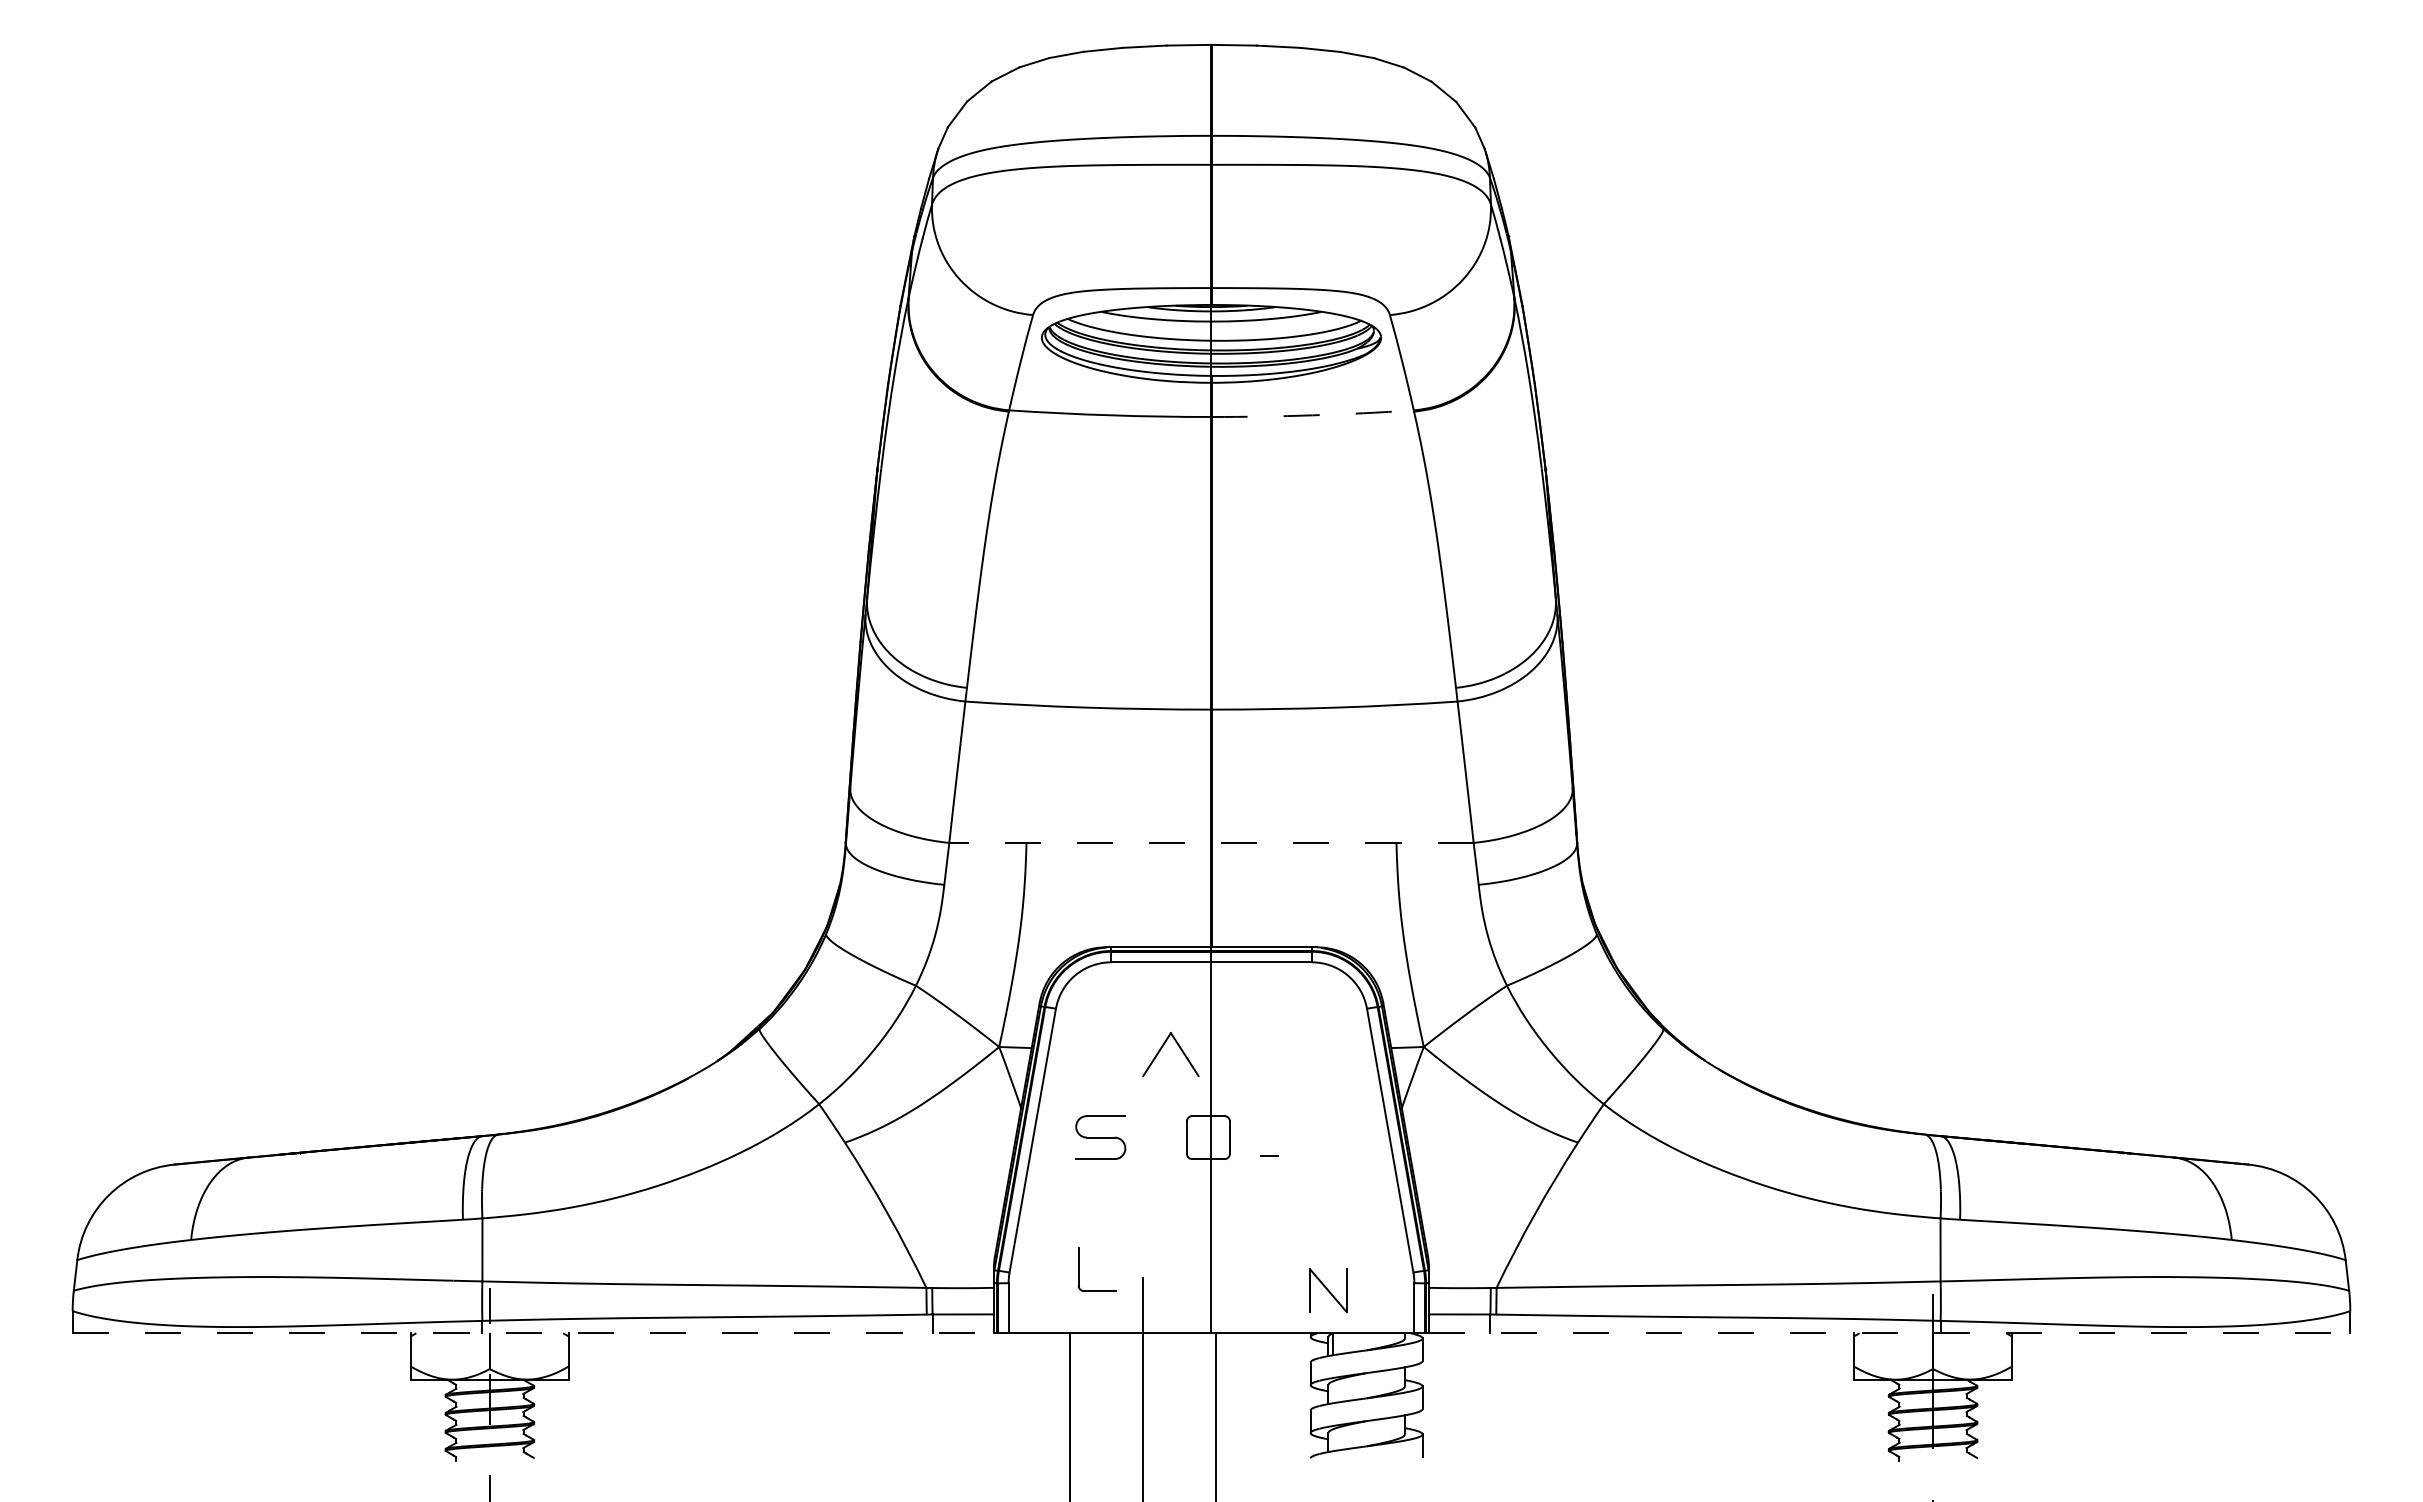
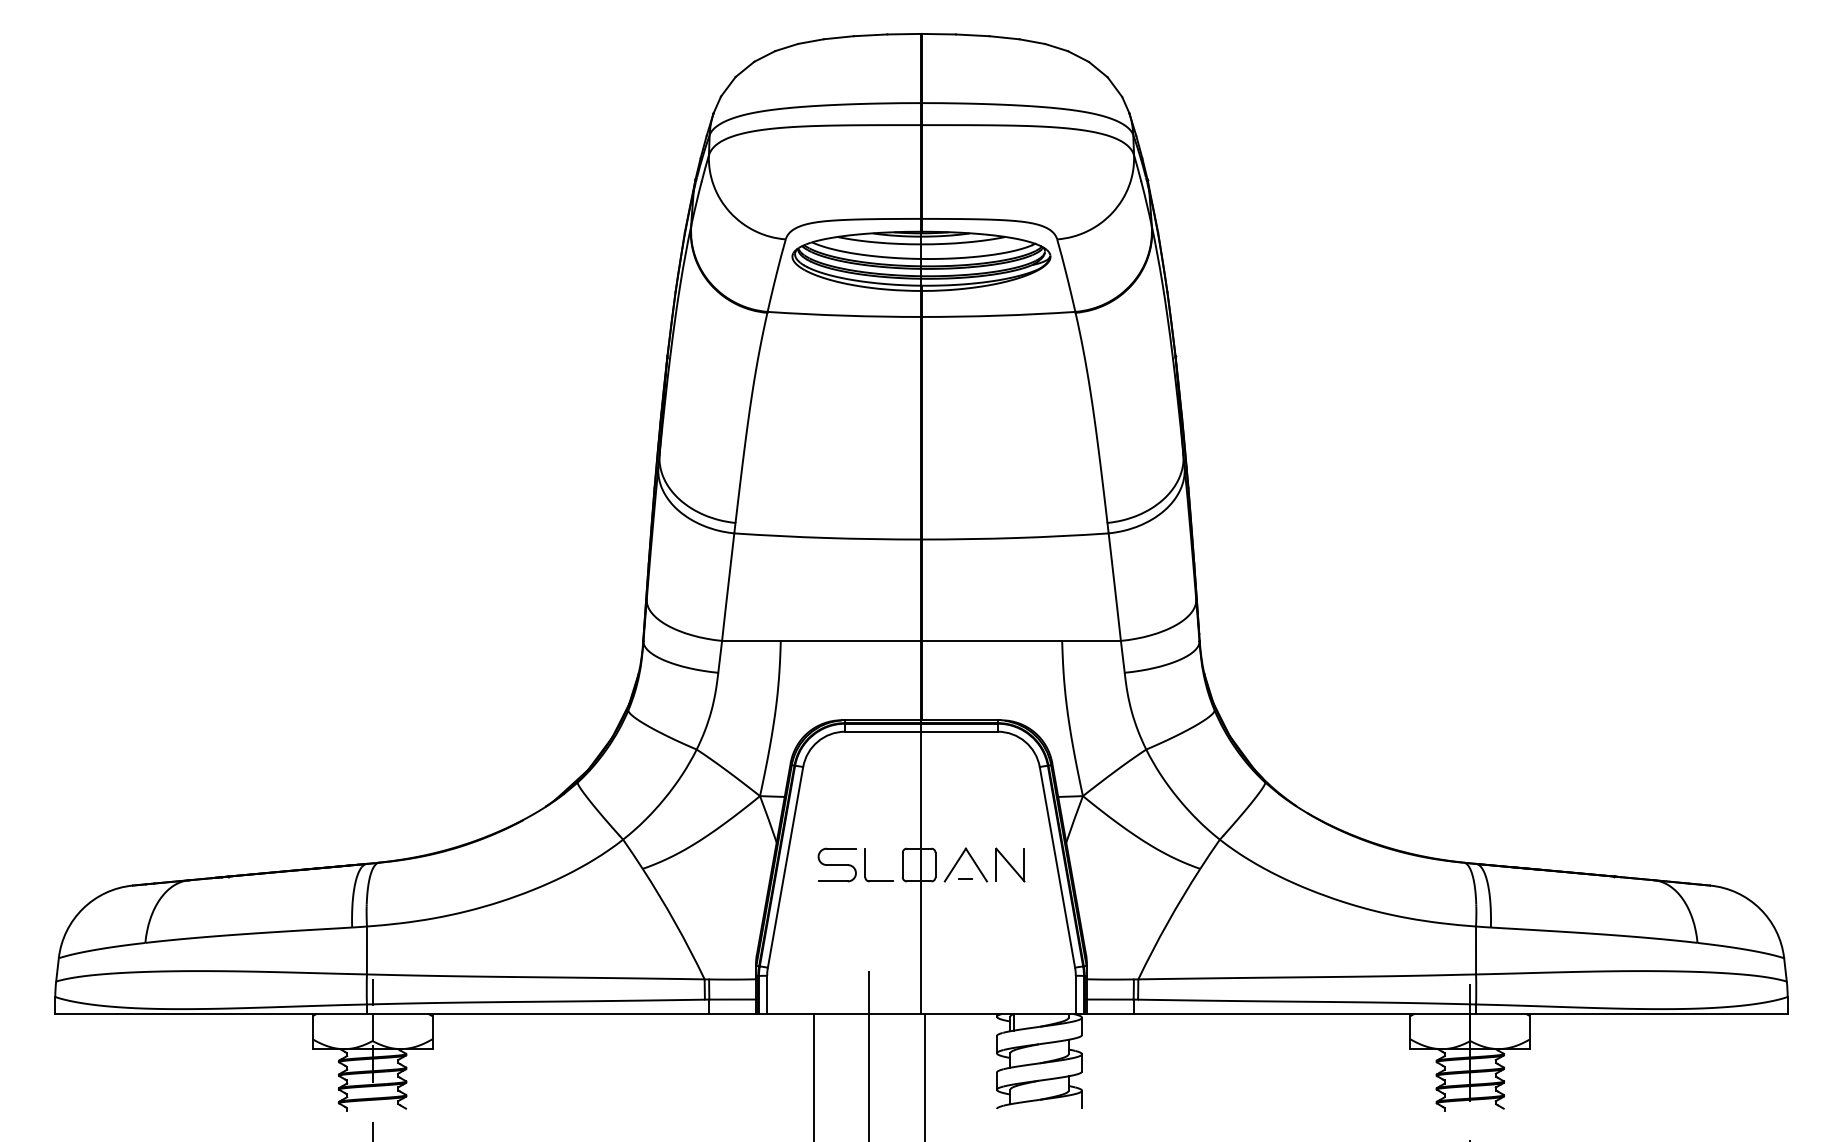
arc: (1312, 415) -> (998, 315), dashed -> solid
line: (1211, 842) -> (921, 640), dashed -> solid
part: (1162, 1048) -> (959, 860), moved
part: (1079, 1269) -> (865, 864), moved
part: (1328, 1290) -> (1010, 864), moved
line: (533, 1333) -> (405, 1014), dashed -> solid
line: (1889, 1333) -> (1437, 1014), dashed -> solid

